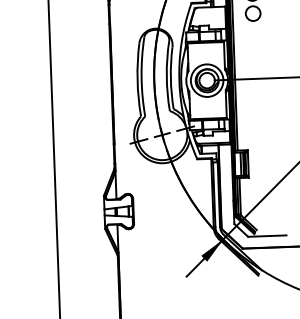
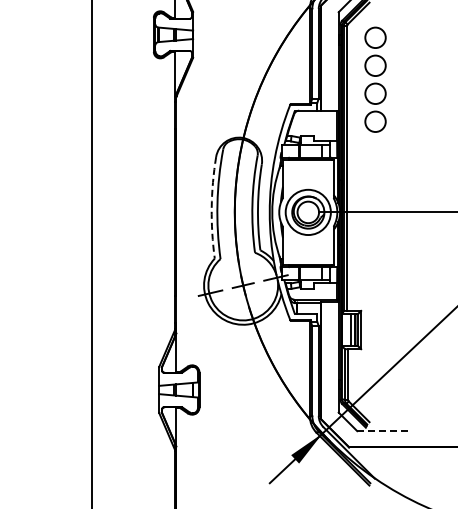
arc: (137, 79) -> (211, 207), solid -> dashed
line: (267, 236) -> (383, 431), solid -> dashed

